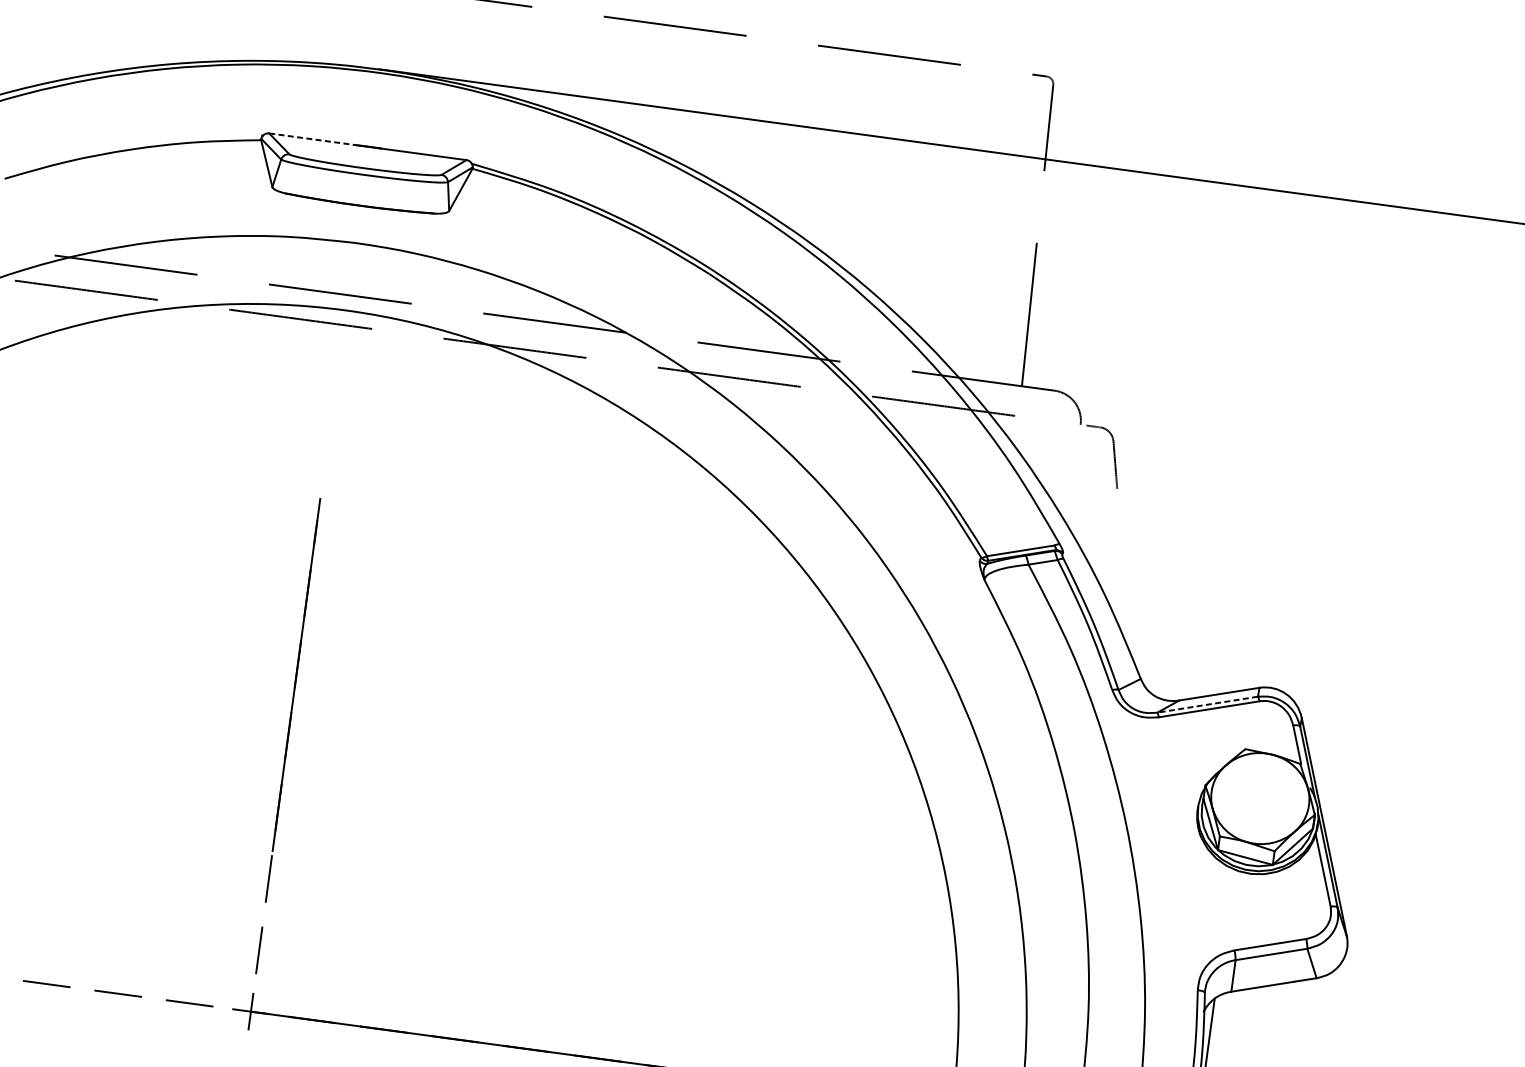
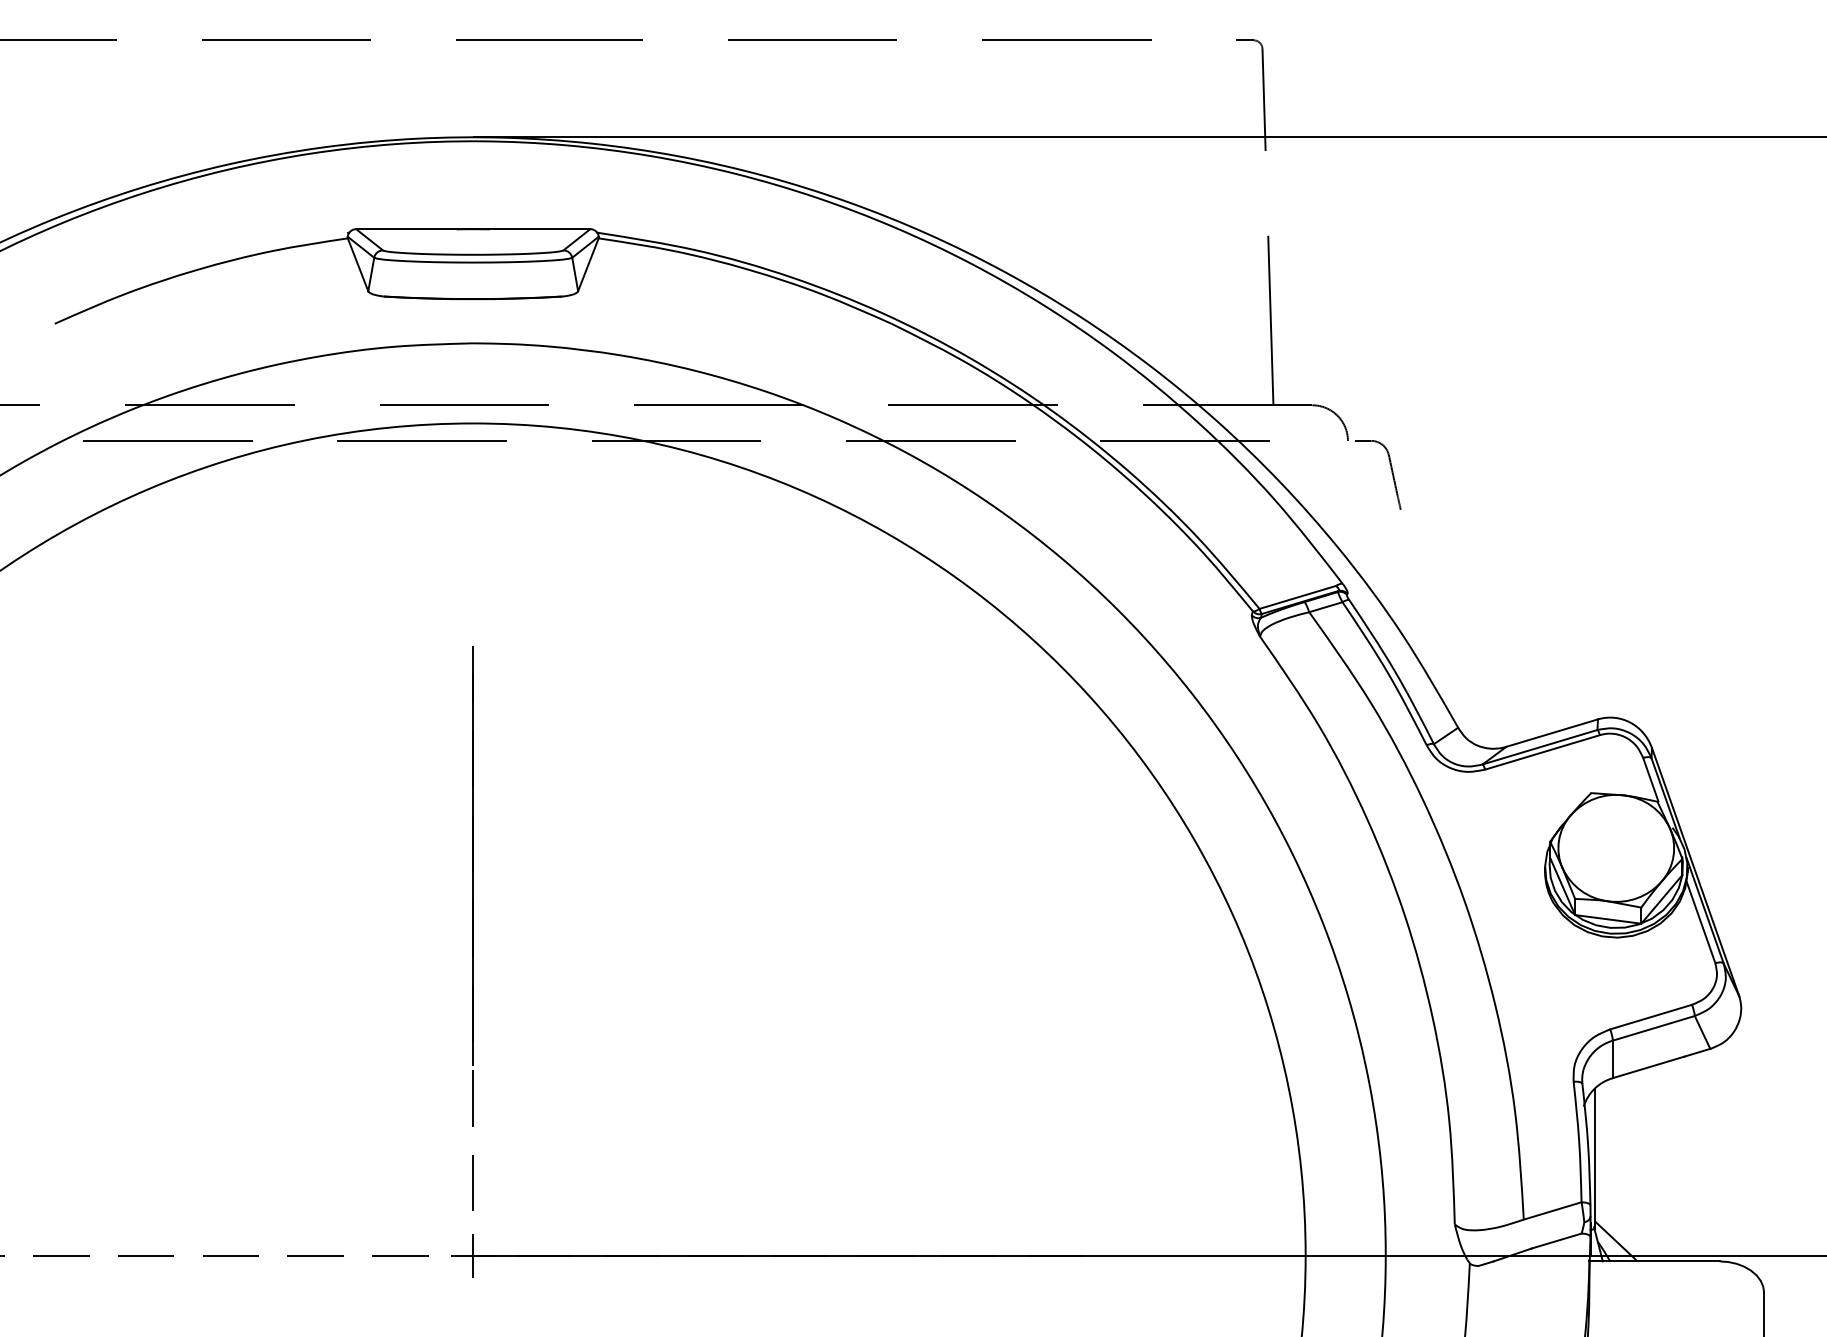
line: (311, 139) -> (406, 229), dashed -> solid
line: (1207, 704) -> (1540, 747), dashed -> solid

